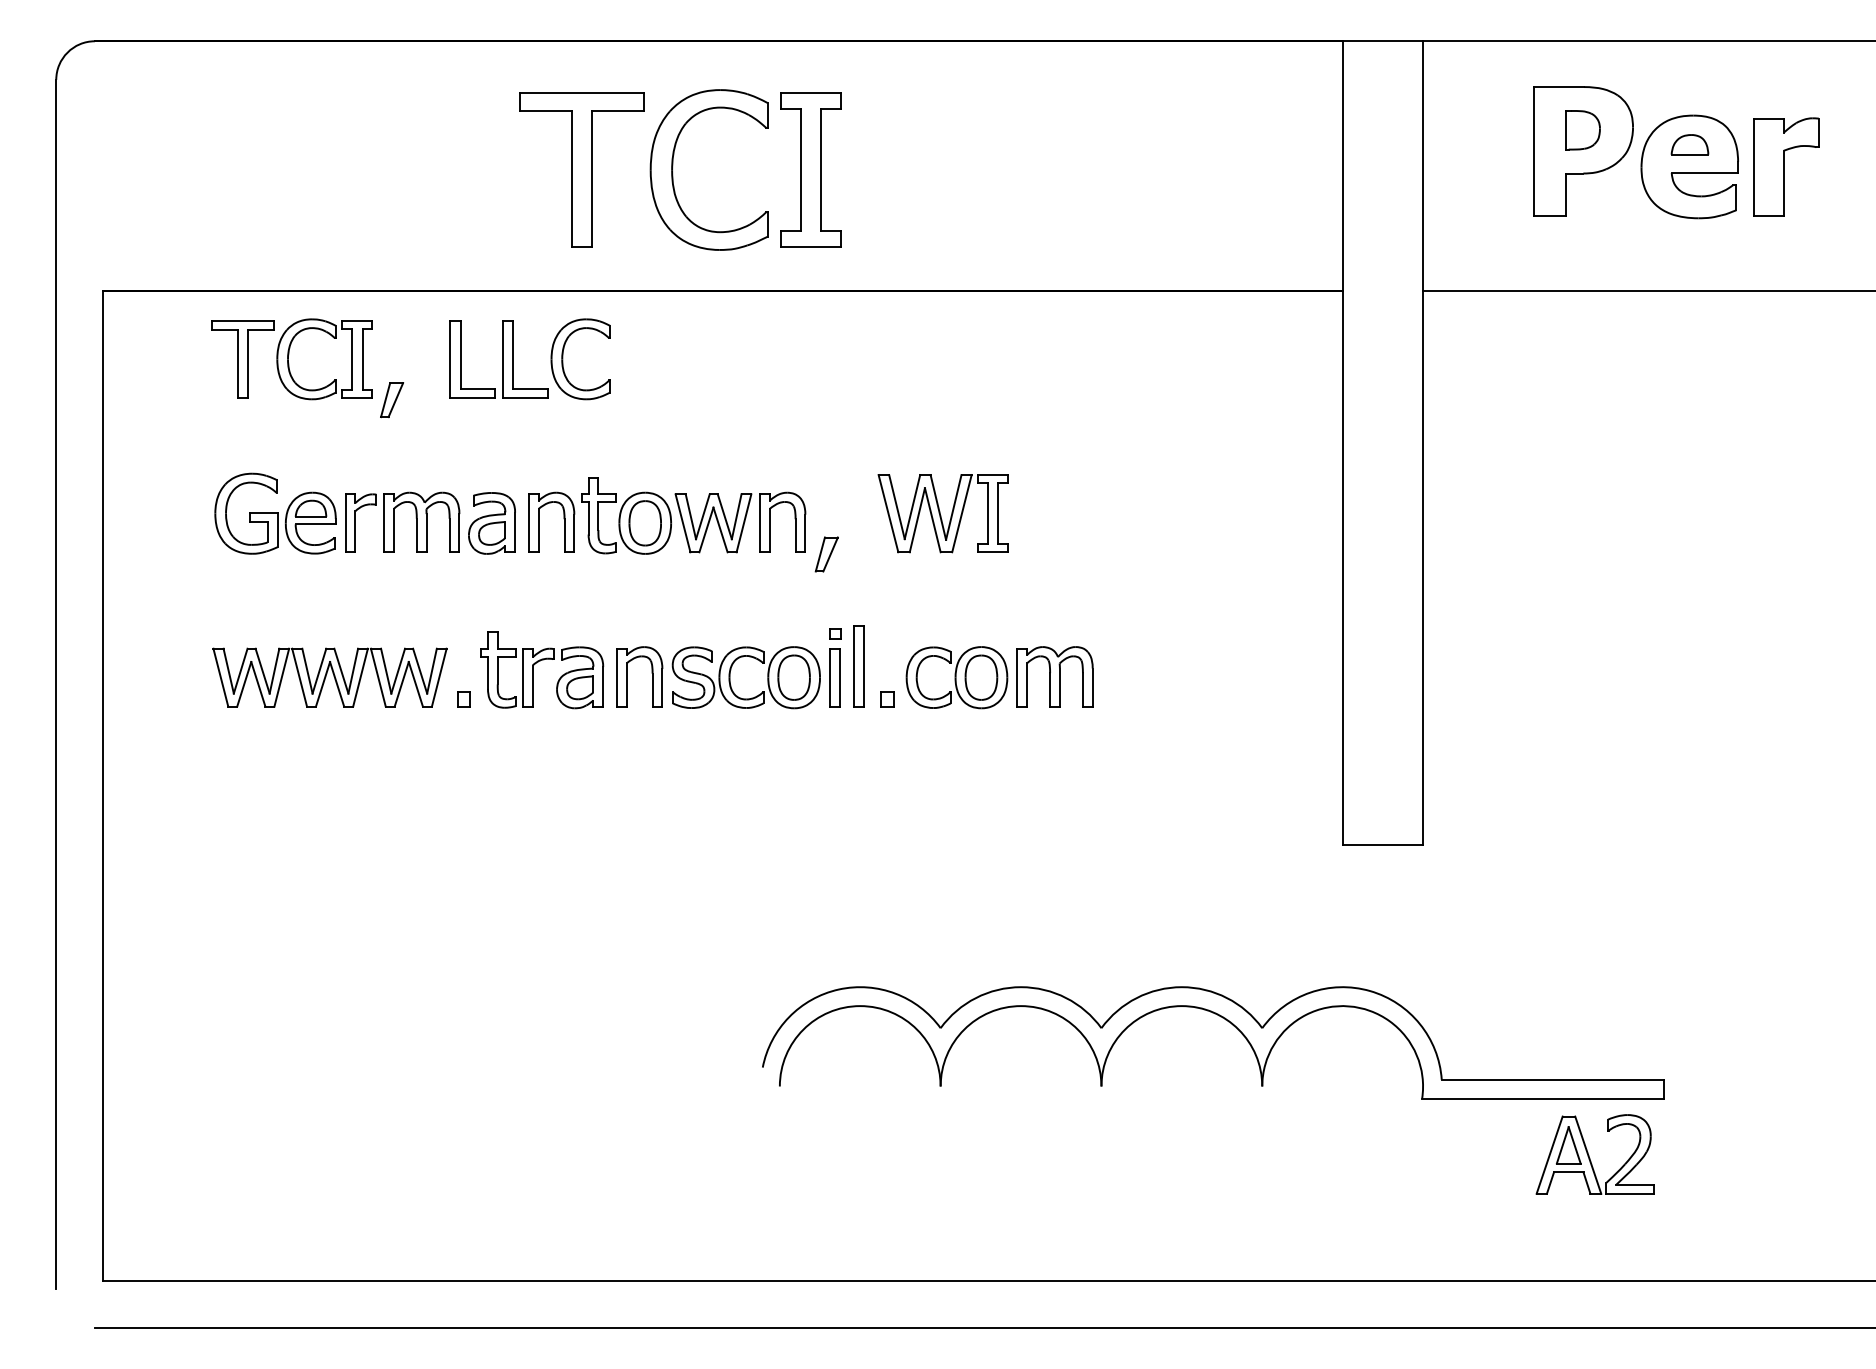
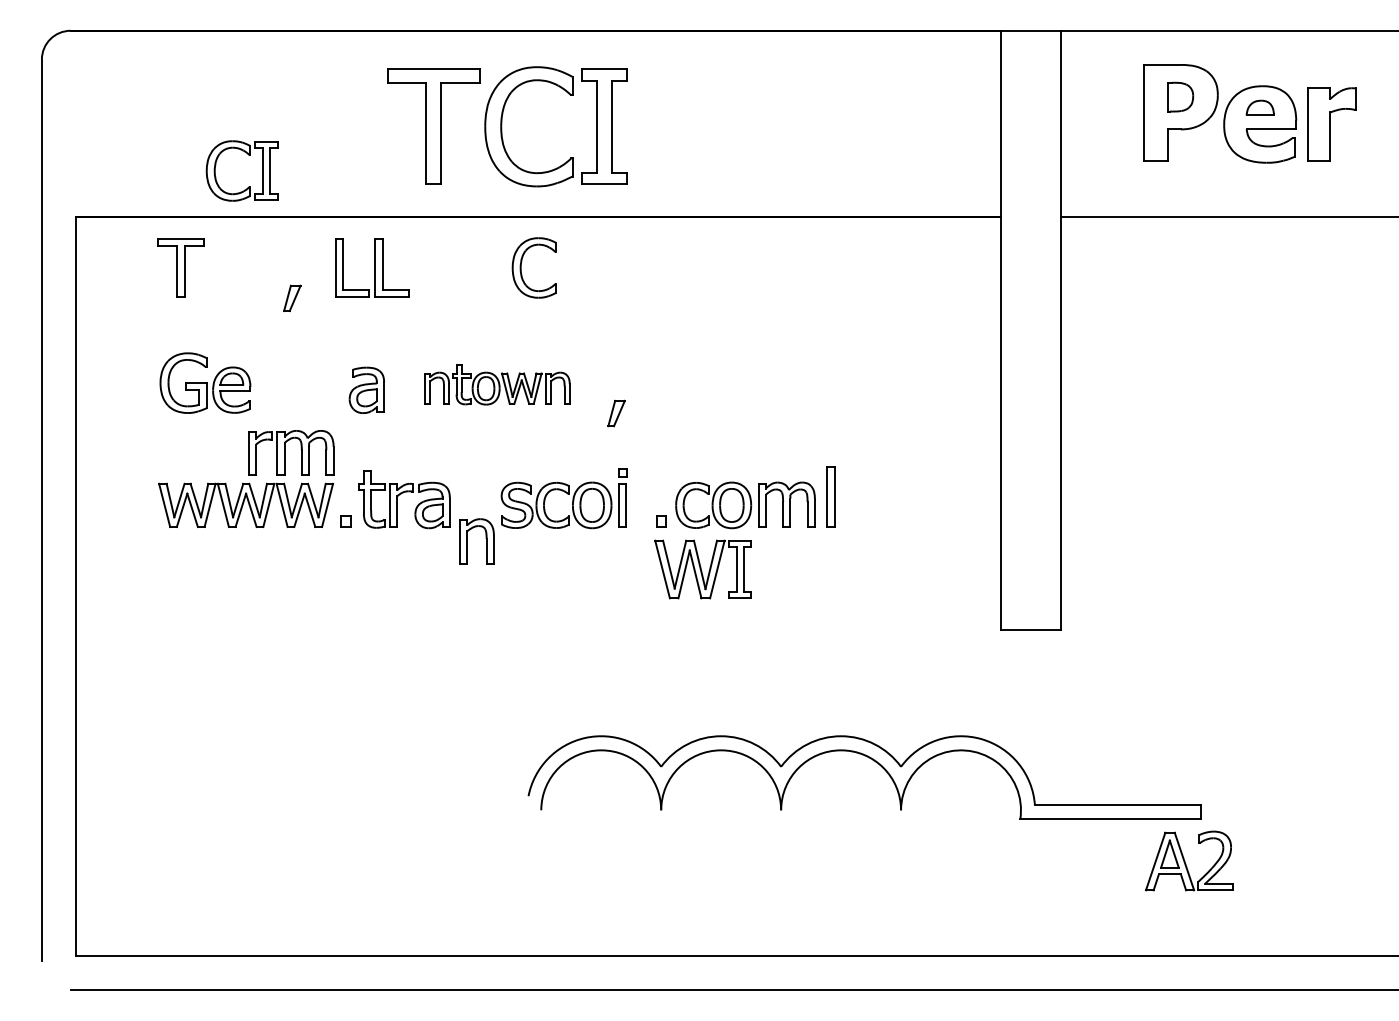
part: (563, 359) -> (521, 268), moved
part: (334, 379) -> (249, 186), moved
part: (942, 513) -> (702, 569), moved
part: (667, 515) -> (497, 384), size x0.7
part: (394, 521) -> (285, 452), moved
part: (858, 666) -> (830, 497), moved
part: (627, 676) -> (467, 541), moved
part: (1228, 1022) -> (875, 762), moved

